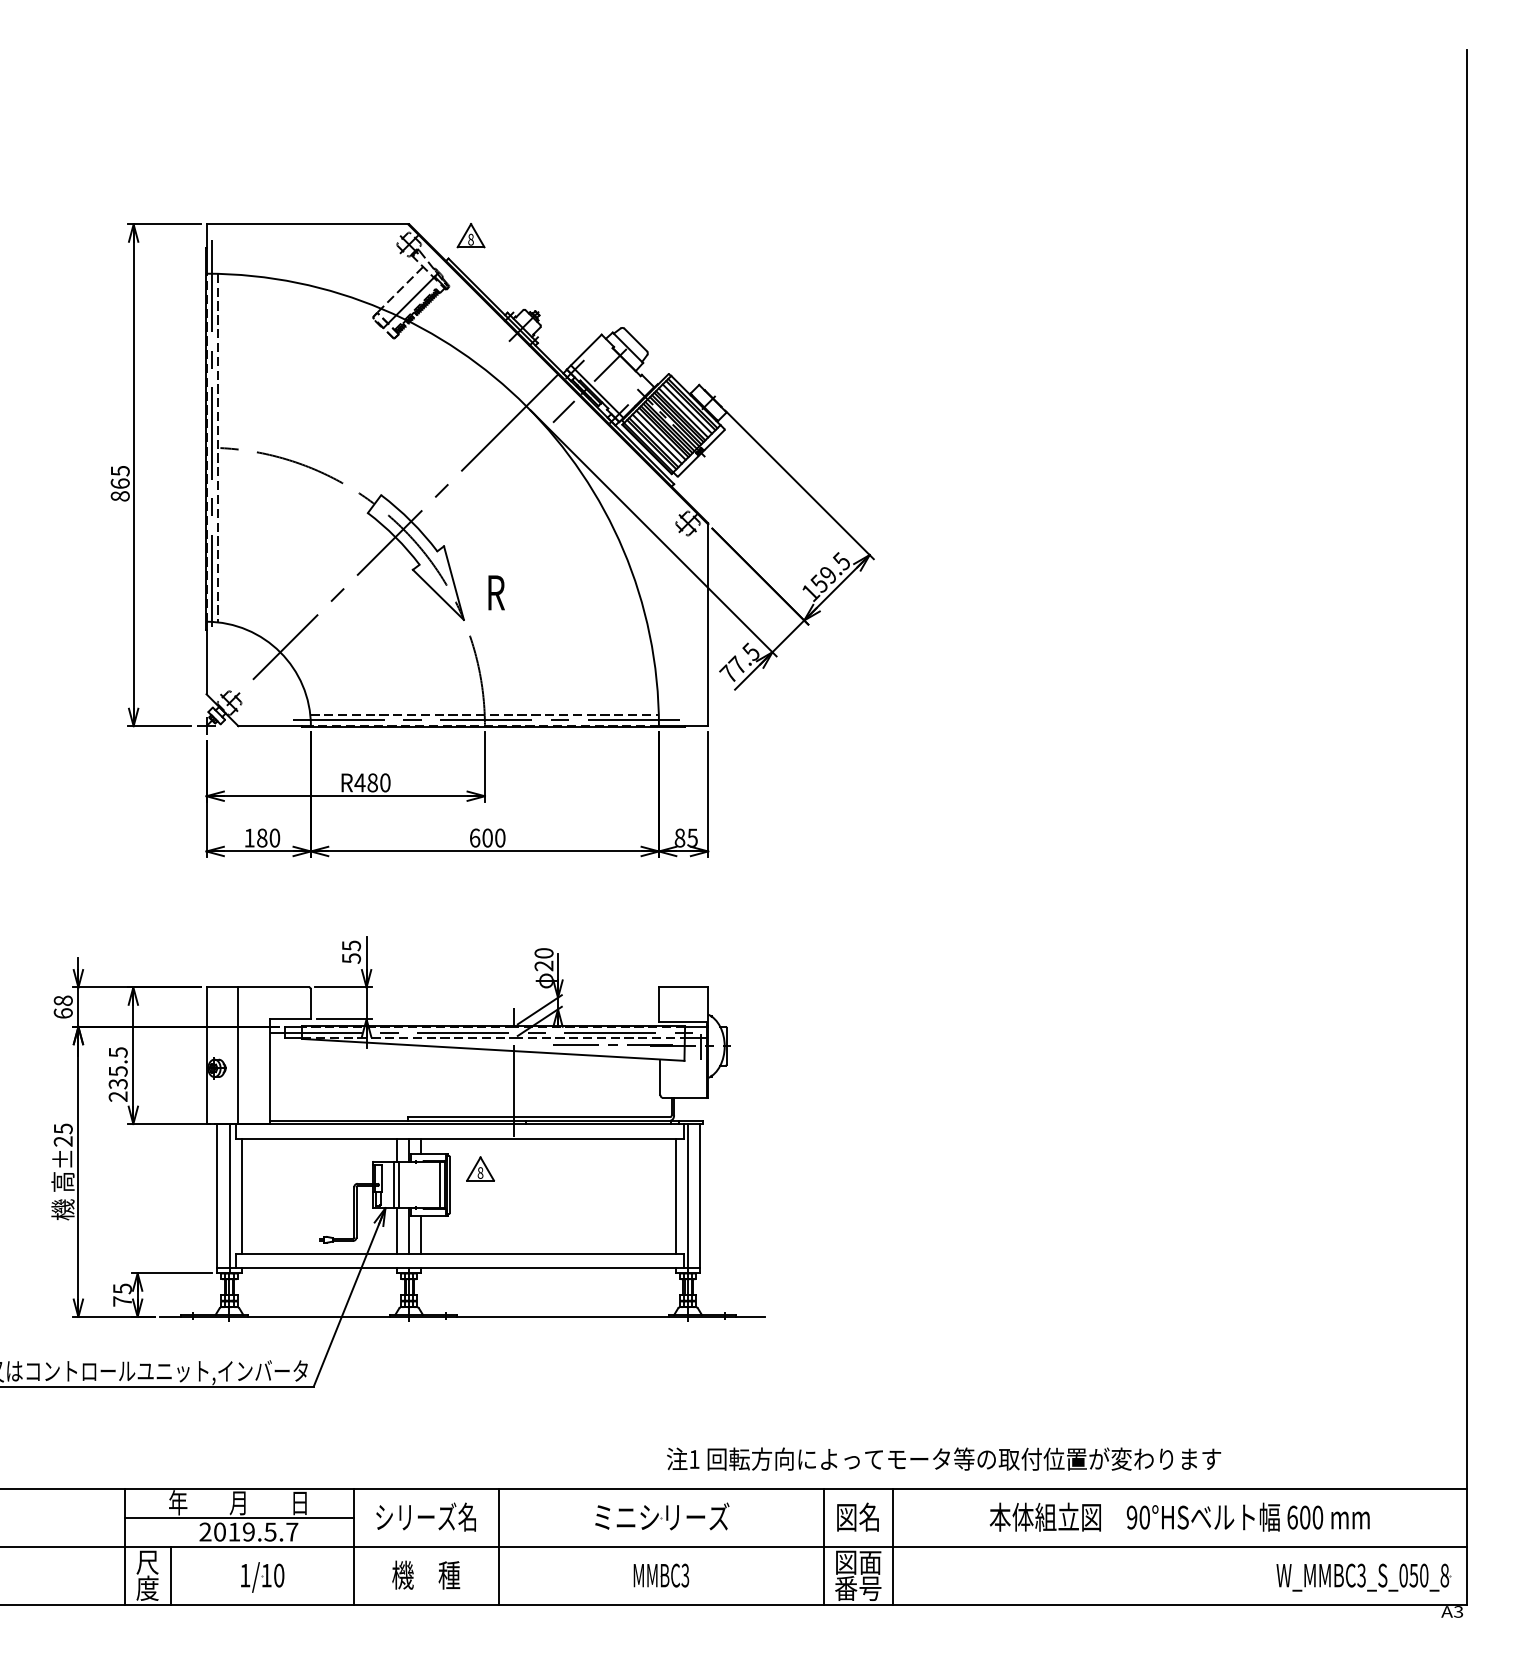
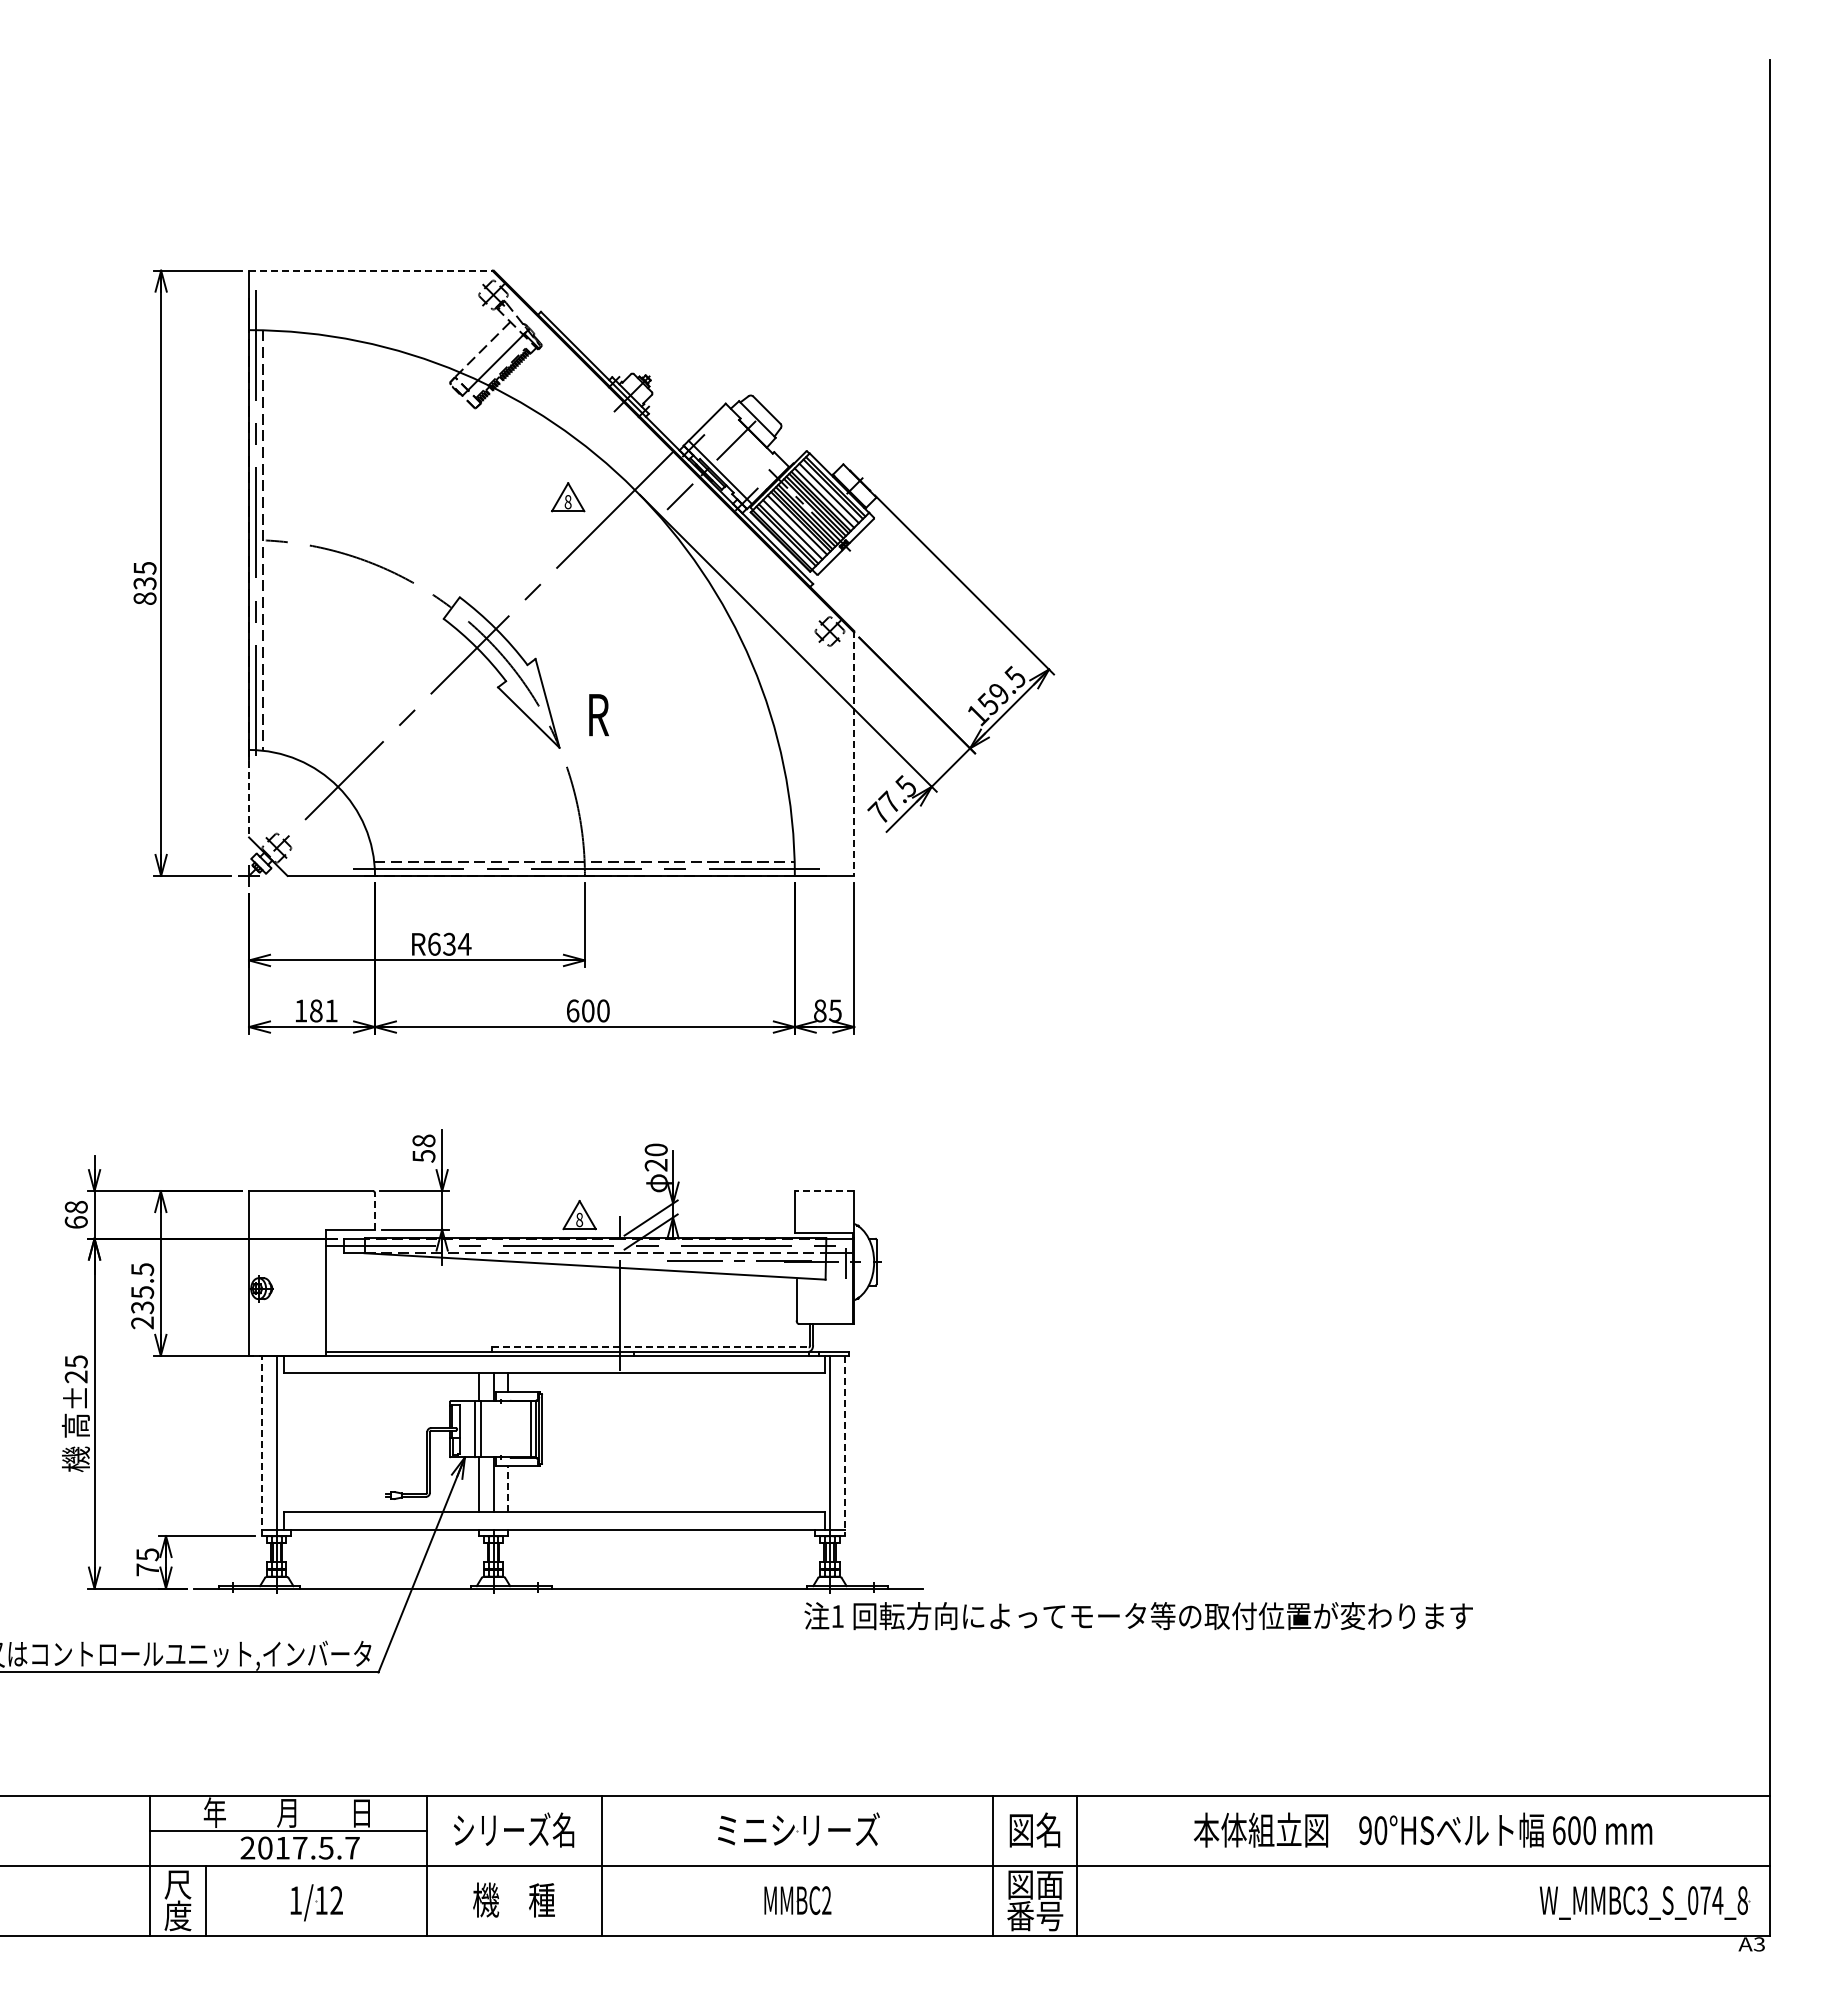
line: (308, 224) -> (371, 270), solid -> dashed
part: (471, 235) -> (568, 497), moved
text: (119, 483) -> (144, 583), 865 -> 835
line: (708, 625) -> (854, 754), solid -> dashed
line: (206, 657) -> (249, 793), solid -> dashed
text: (372, 782) -> (449, 943), R480 -> R634
text: (274, 837) -> (331, 1010), 180 -> 181
text: (351, 945) -> (423, 1140), 55 -> 58
line: (683, 987) -> (824, 1191), solid -> dashed
line: (311, 1003) -> (375, 1210), solid -> dashed
line: (238, 1055) -> (287, 1273), removed
line: (540, 1117) -> (651, 1347), solid -> dashed
part: (480, 1169) -> (579, 1215), moved
line: (241, 1195) -> (291, 1442), removed
line: (676, 1195) -> (815, 1442), removed
line: (217, 1198) -> (262, 1445), solid -> dashed
line: (700, 1199) -> (844, 1446), solid -> dashed
line: (421, 1234) -> (508, 1489), solid -> dashed
text: (943, 1459) -> (1138, 1616), moved
text: (249, 1531) -> (300, 1847), 2019.5.7 -> 2017.5.7
text: (278, 1575) -> (336, 1900), 1/10 -> 1/12
text: (685, 1575) -> (826, 1900), MMBC3 -> MMBC2
text: (1418, 1575) -> (1711, 1900), W_MMBC3_S_050_8 -> W_MMBC3_S_074_8

